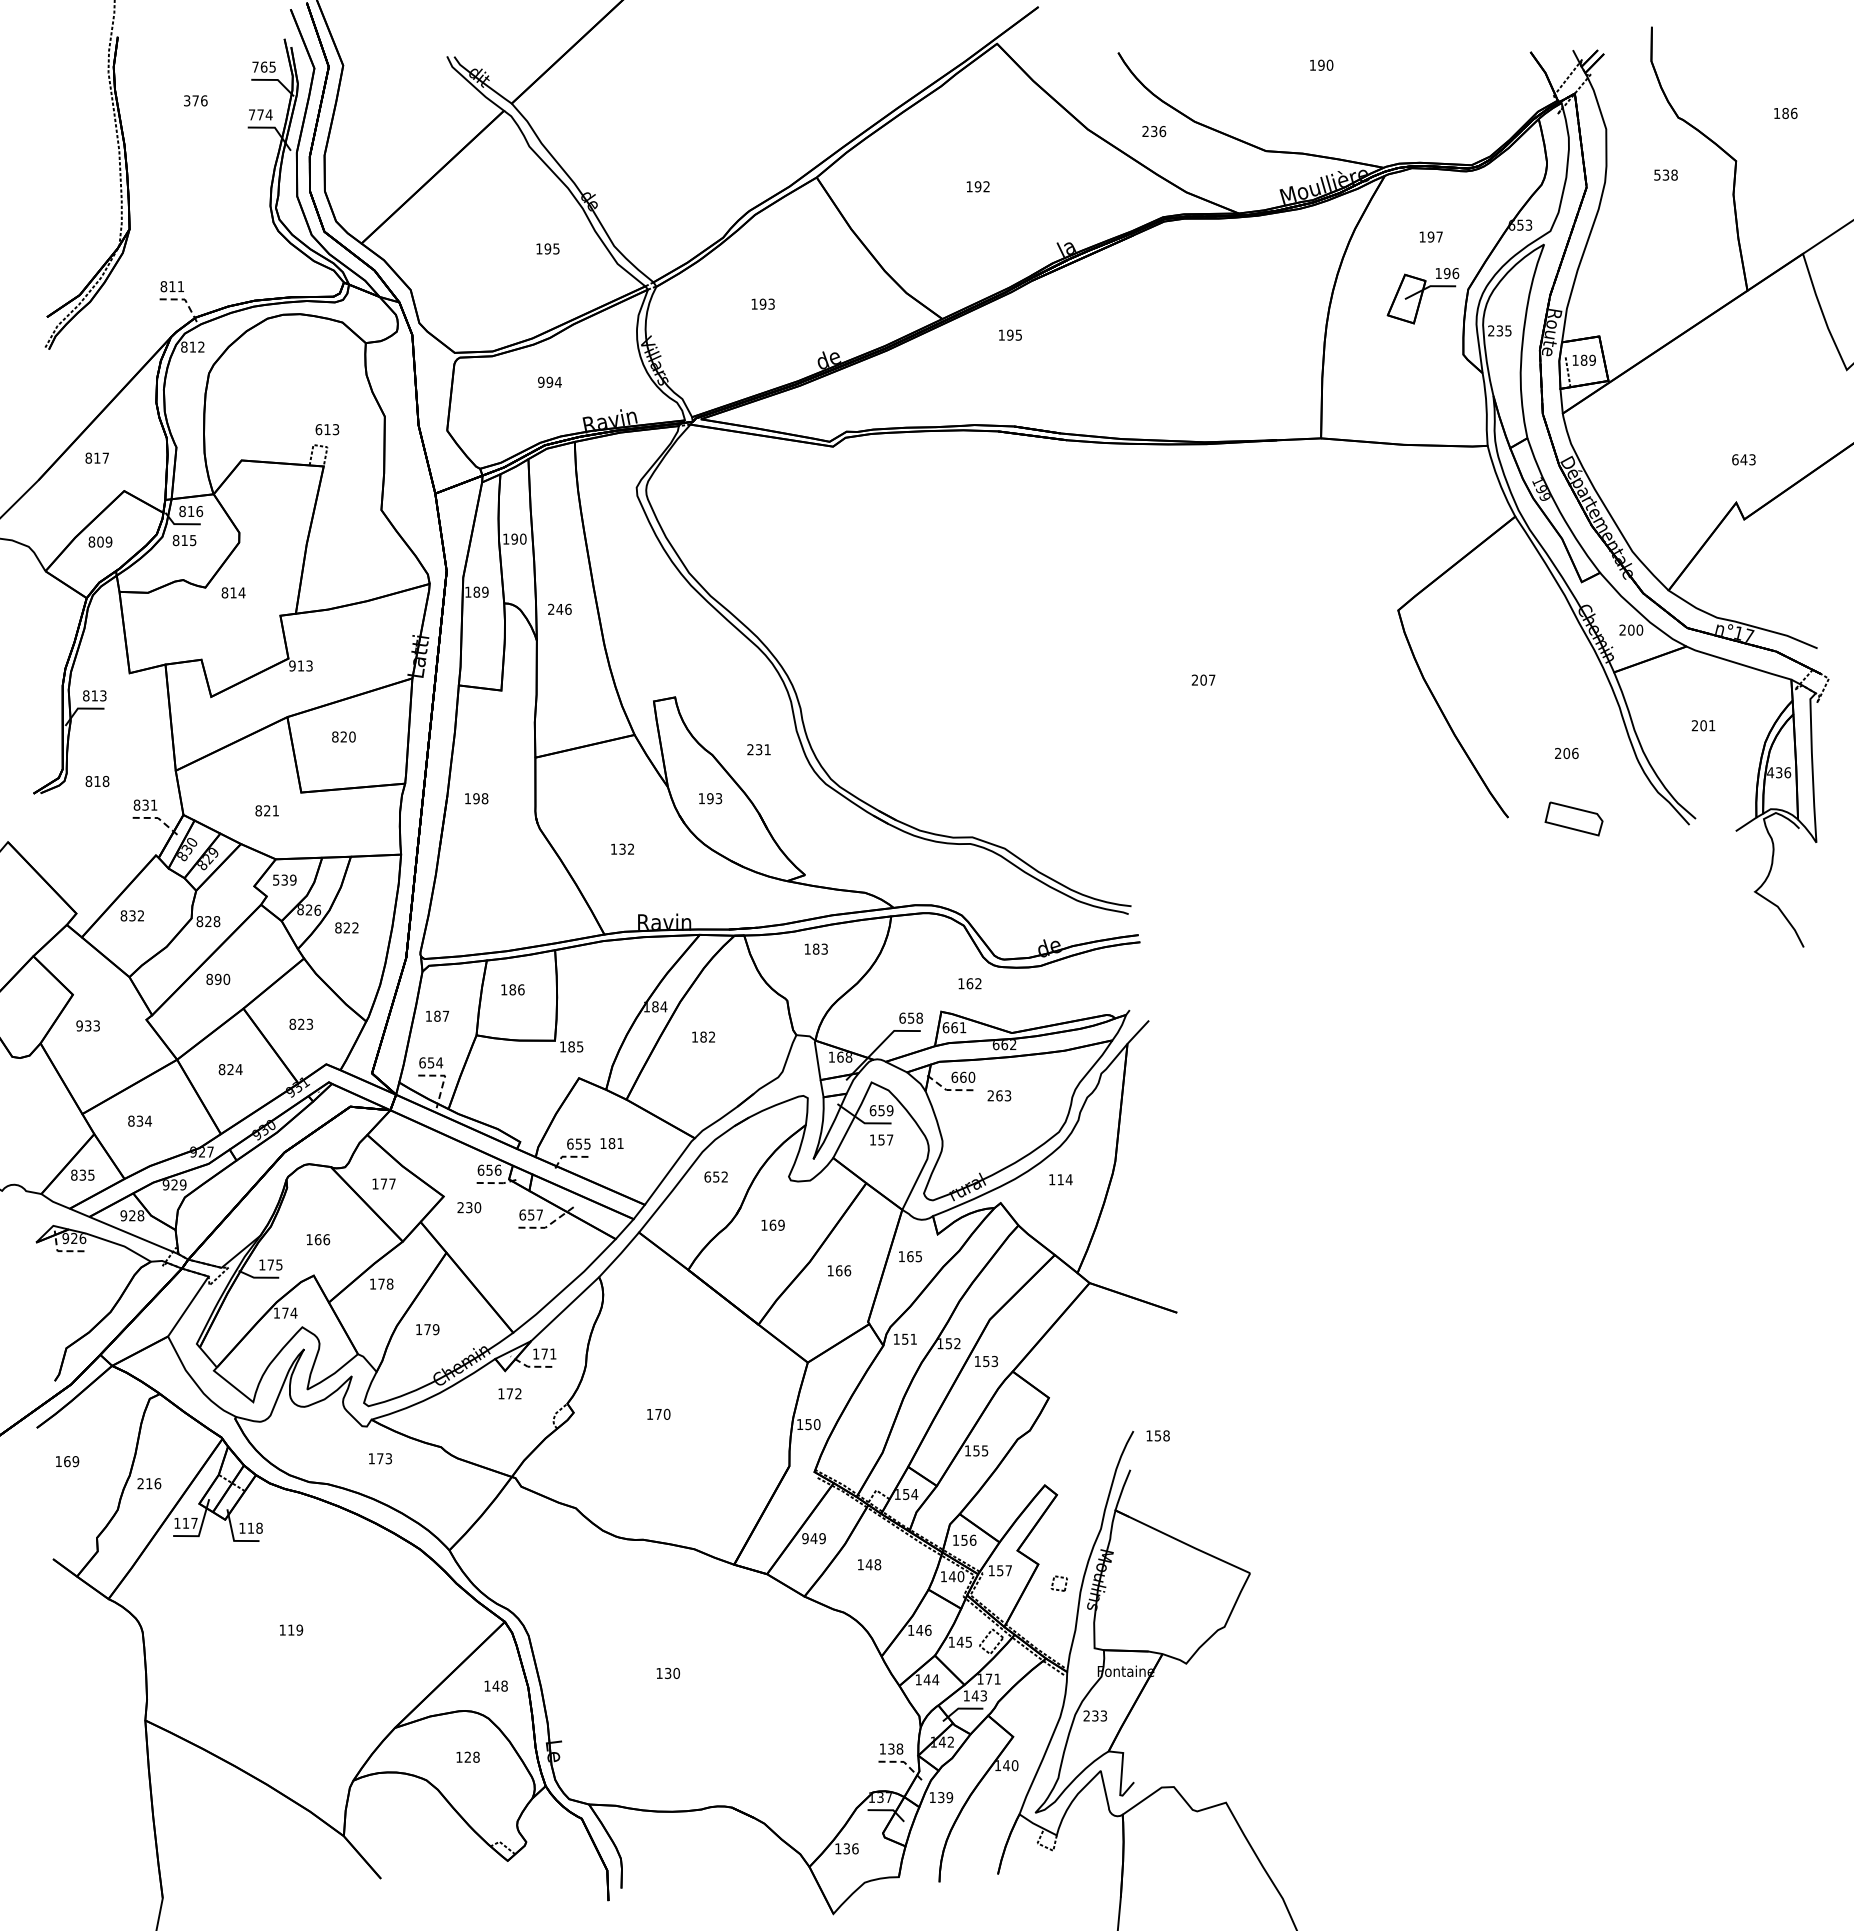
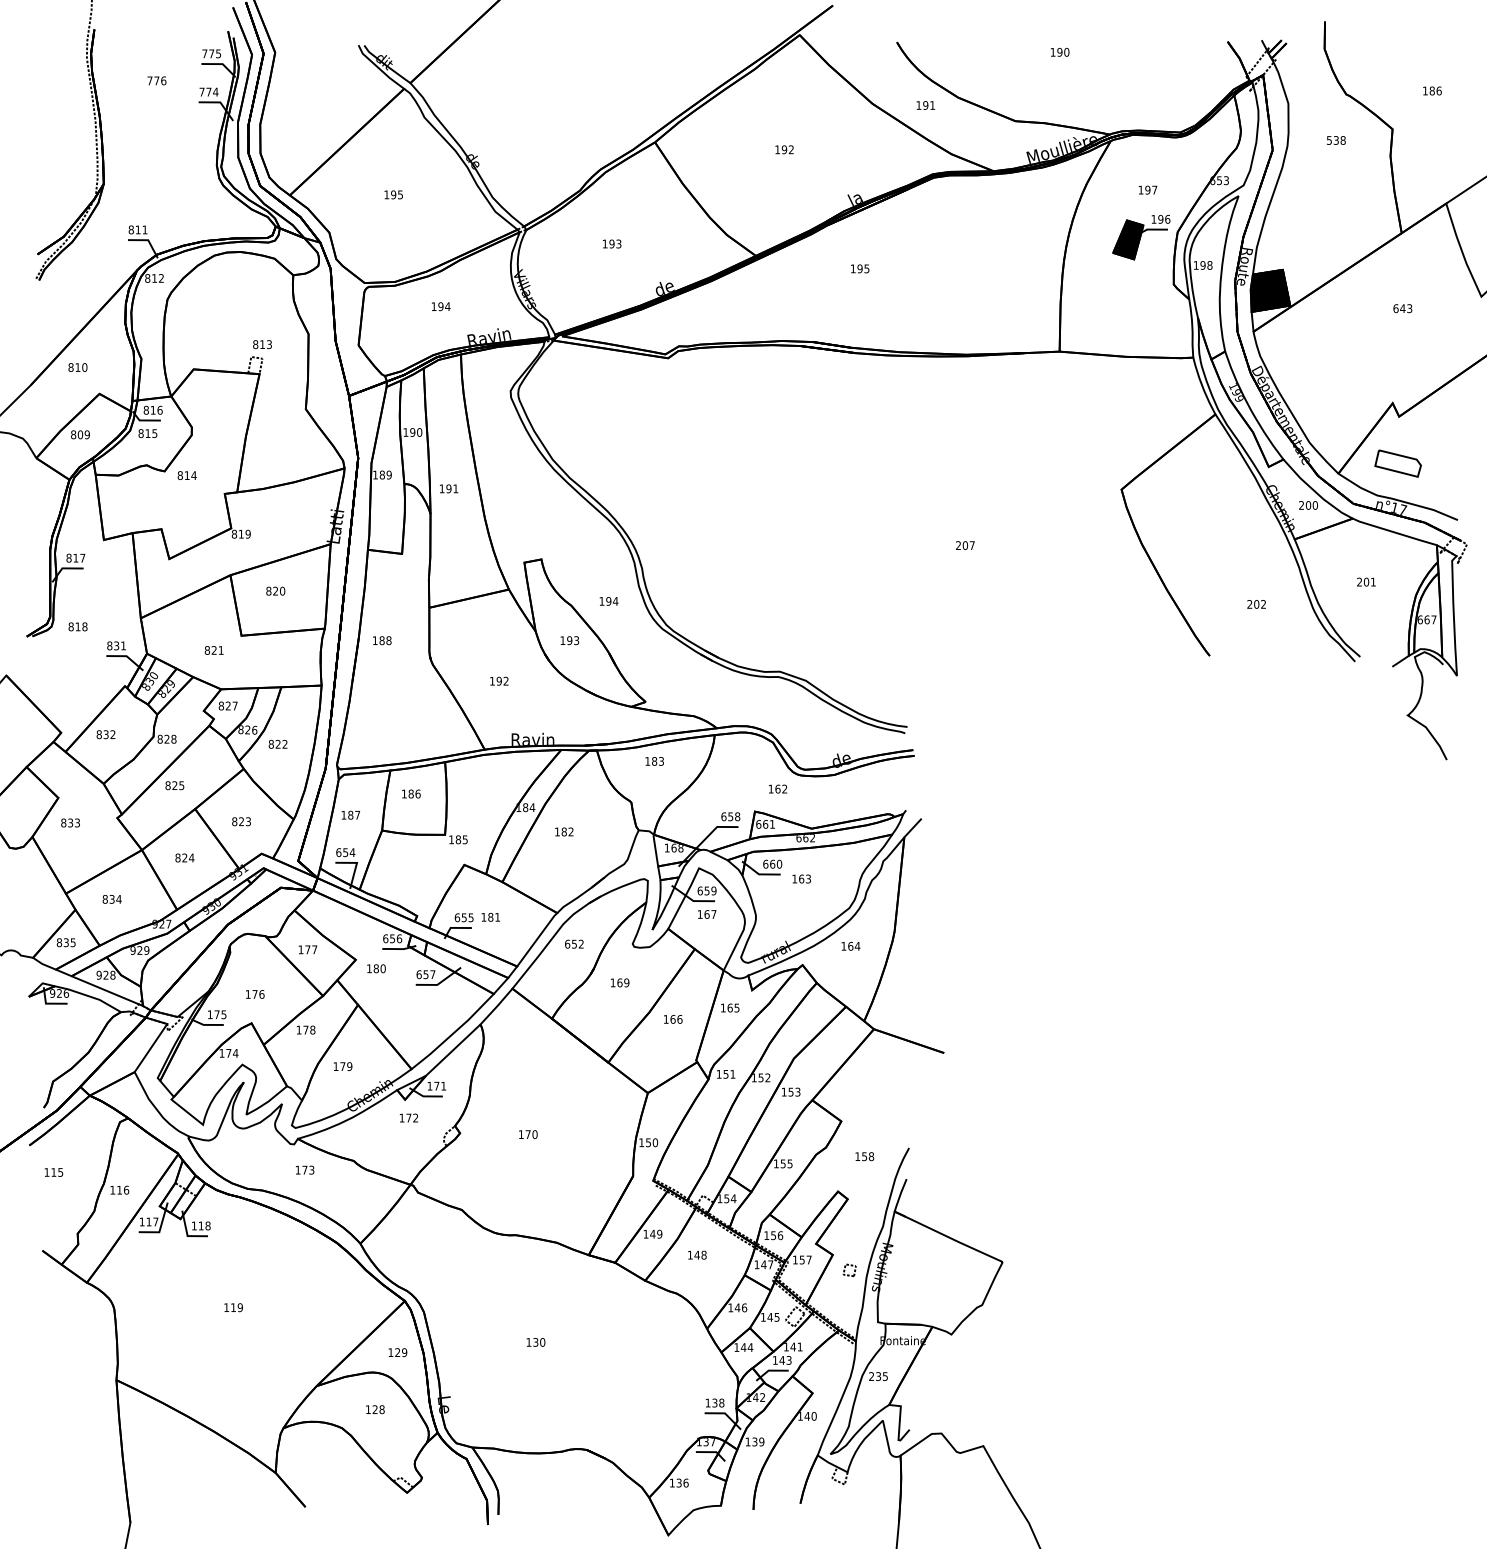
text: (263, 66) -> (211, 53), 765 -> 775
text: (187, 100) -> (150, 80), 376 -> 776
text: (1154, 131) -> (926, 105), 236 -> 191
text: (547, 248) -> (393, 194), moved
fill: (1406, 298) -> (1128, 239), added
line: (184, 299) -> (147, 240), dashed -> solid
text: (1499, 330) -> (1202, 265), 235 -> 198
text: (1010, 334) -> (860, 268), moved
fill: (1583, 362) -> (1270, 290), added
text: (541, 381) -> (434, 306), 994 -> 194
text: (318, 429) -> (255, 344), 613 -> 813
text: (105, 457) -> (84, 366), 817 -> 810
text: (1743, 459) -> (1402, 308), moved
text: (559, 608) -> (448, 488), 246 -> 191
text: (300, 665) -> (240, 533), 913 -> 819
text: (103, 695) -> (82, 557), 813 -> 817
text: (759, 749) -> (609, 601), 231 -> 194
text: (1575, 753) -> (1263, 604), 206 -> 202
text: (1779, 772) -> (1427, 619), 436 -> 667
text: (476, 798) -> (382, 640), 198 -> 188
line: (158, 818) -> (127, 656), dashed -> solid
part: (1573, 818) -> (1397, 463), moved
text: (622, 848) -> (499, 680), 132 -> 192
text: (284, 879) -> (228, 705), 539 -> 827
text: (222, 978) -> (178, 784), 890 -> 825
text: (79, 1025) -> (63, 822), 933 -> 833
line: (444, 1078) -> (356, 865), dashed -> solid
line: (946, 1090) -> (759, 874), dashed -> solid
text: (990, 1095) -> (794, 878), 263 -> 163
text: (881, 1139) -> (706, 914), 157 -> 167
line: (566, 1156) -> (454, 927), dashed -> solid
text: (1060, 1179) -> (850, 946), 114 -> 164
line: (498, 1183) -> (399, 949), dashed -> solid
text: (464, 1207) -> (372, 968), 230 -> 180
line: (549, 1224) -> (440, 982), dashed -> solid
text: (317, 1239) -> (254, 994), 166 -> 176
line: (60, 1251) -> (48, 1003), dashed -> solid
line: (528, 1366) -> (423, 1096), dashed -> solid
text: (1157, 1435) -> (864, 1156), moved
text: (71, 1461) -> (57, 1172), 169 -> 115
text: (140, 1483) -> (112, 1190), 216 -> 116
text: (805, 1538) -> (646, 1234), 949 -> 149
text: (960, 1576) -> (770, 1264), 140 -> 147
text: (988, 1678) -> (792, 1346), 171 -> 141
text: (499, 1685) -> (400, 1352), 148 -> 129
text: (1104, 1715) -> (885, 1376), 233 -> 235
line: (904, 1762) -> (725, 1413), dashed -> solid

